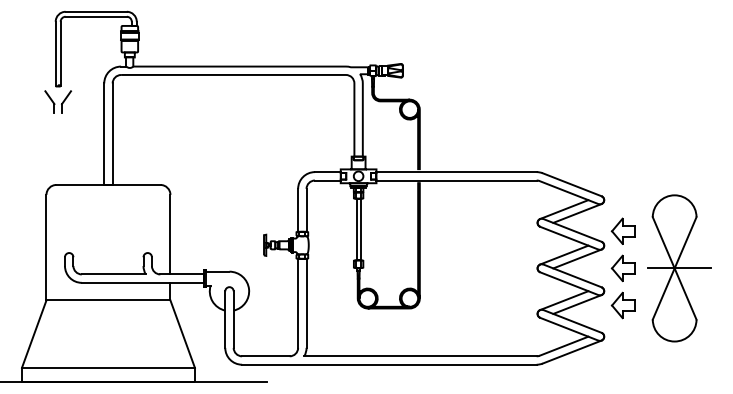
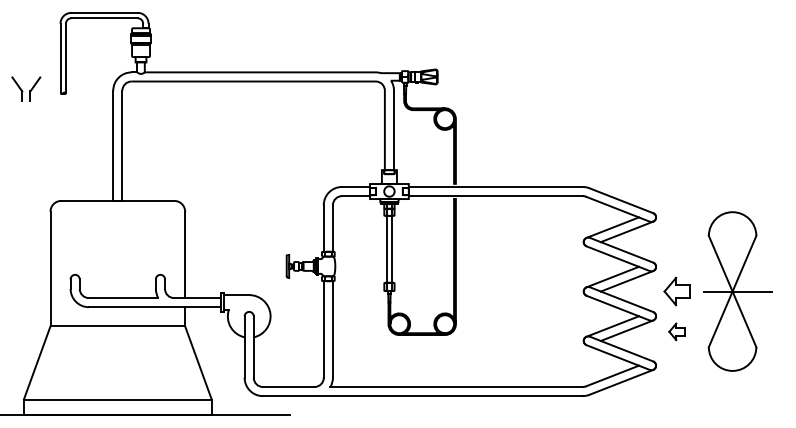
part: (57, 101) -> (25, 88), moved
part: (622, 230) -> (675, 250), removed
part: (622, 305) -> (675, 331), size x0.6

